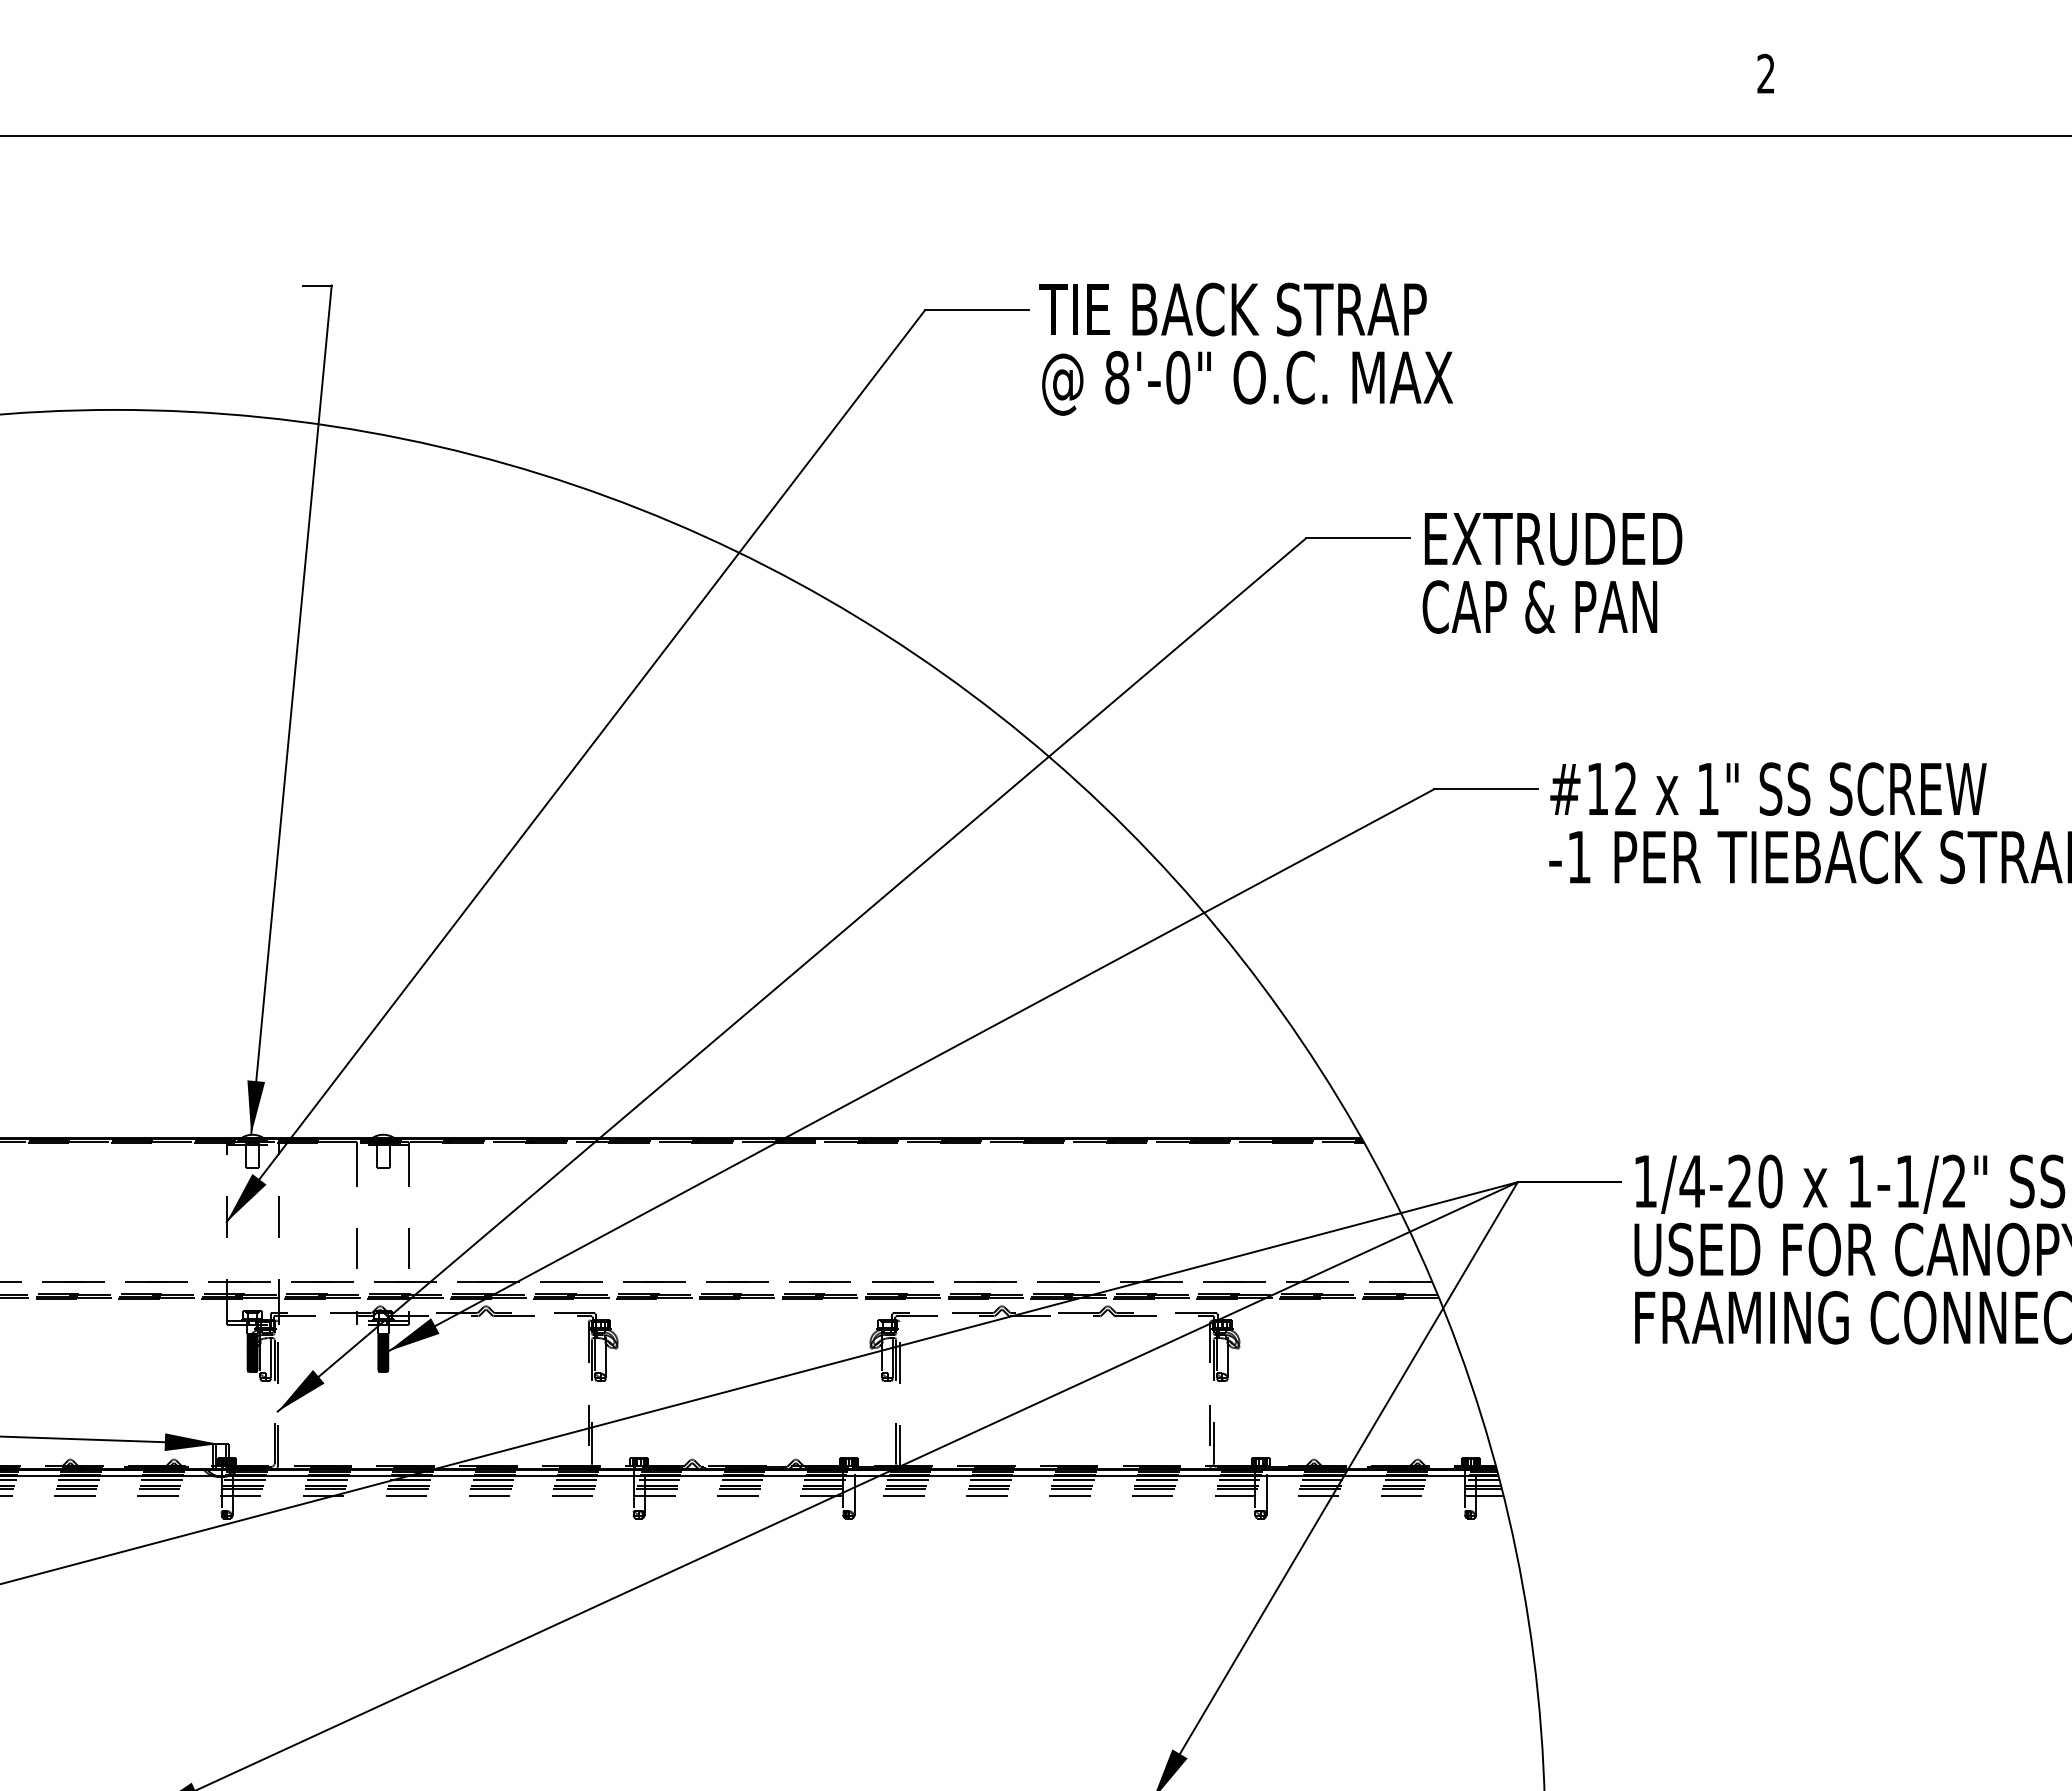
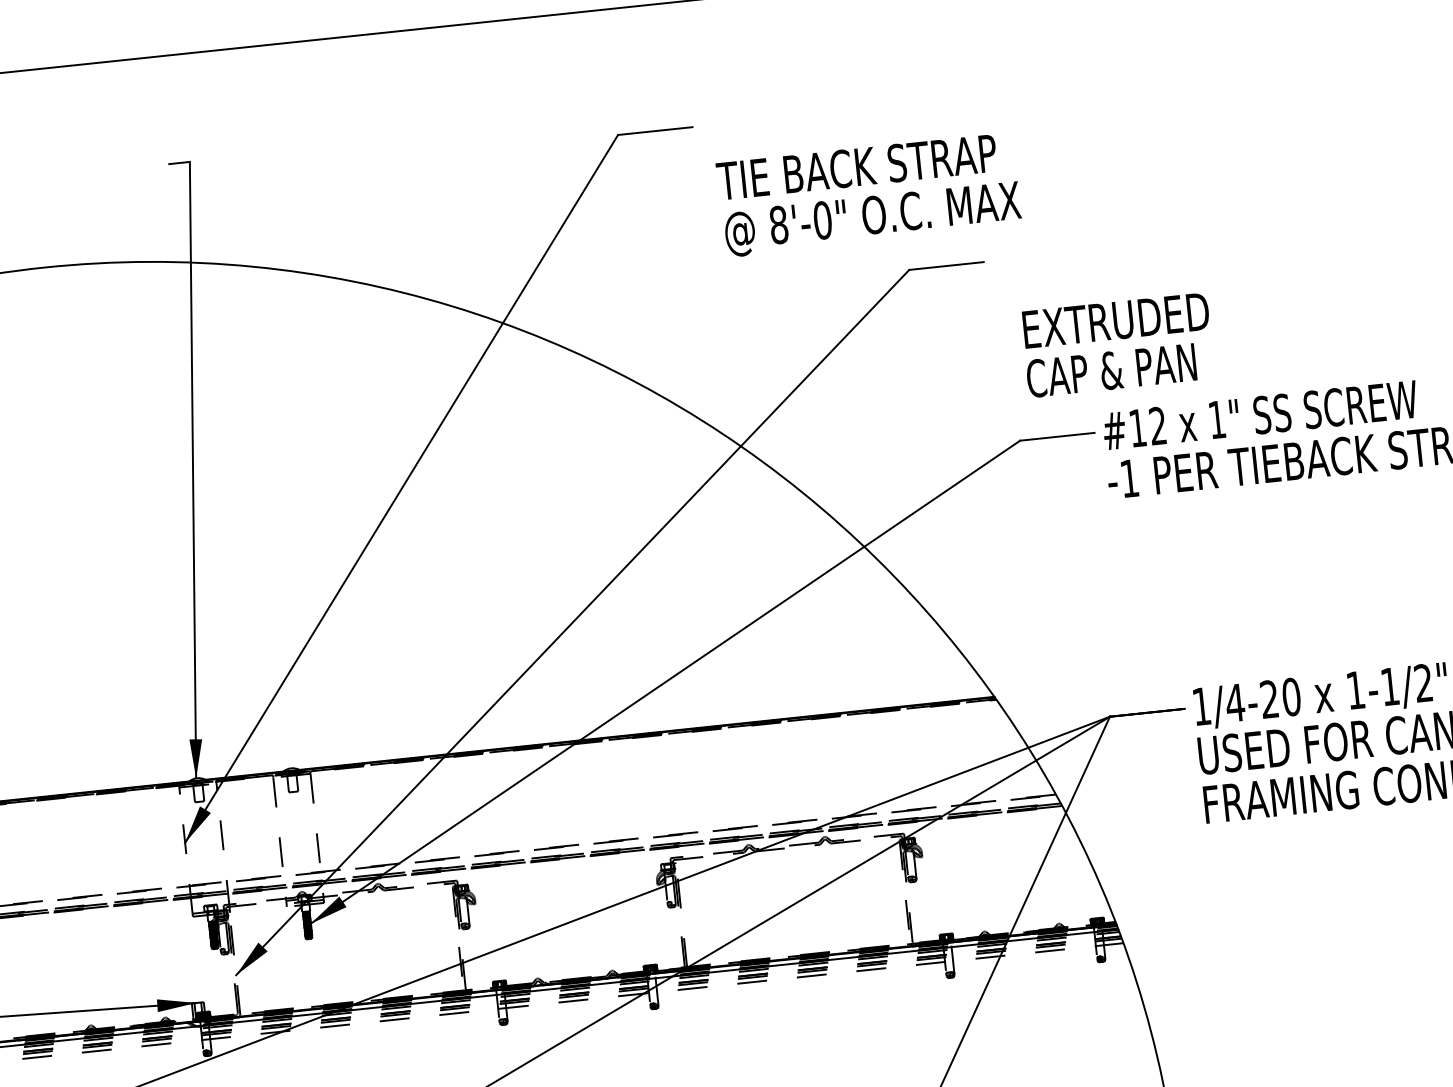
text: (1246, 348) -> (869, 194), moved
text: (1552, 573) -> (1117, 345), moved

